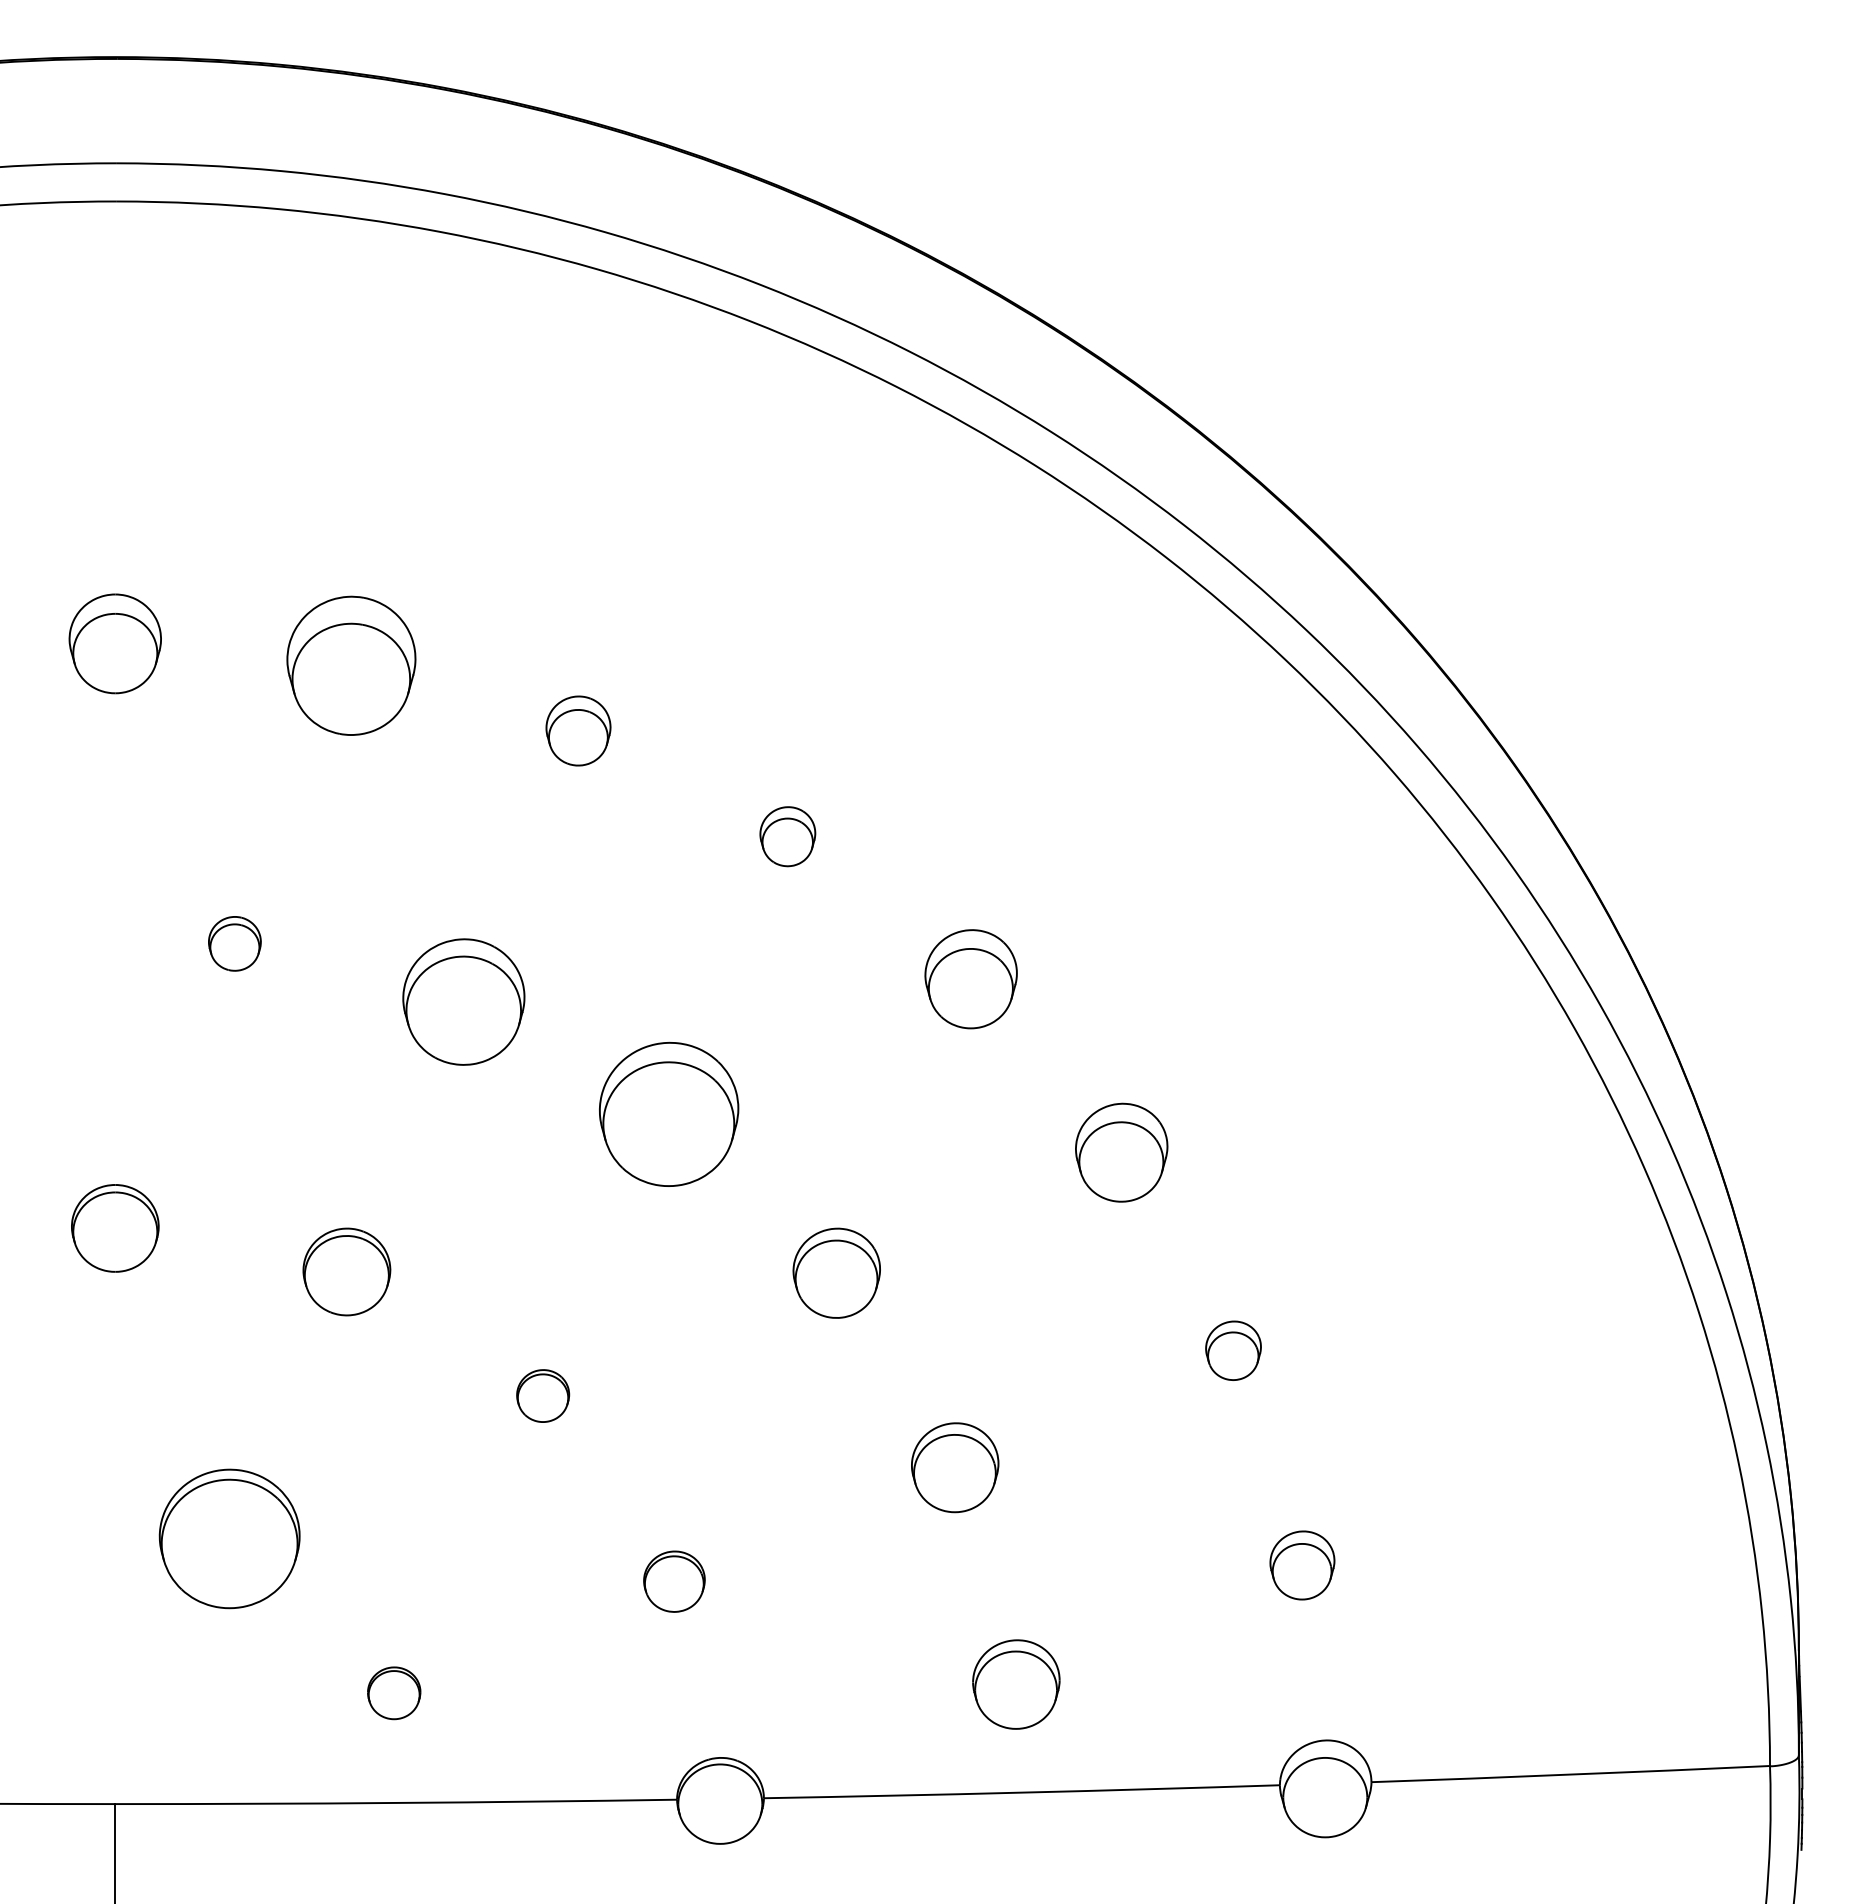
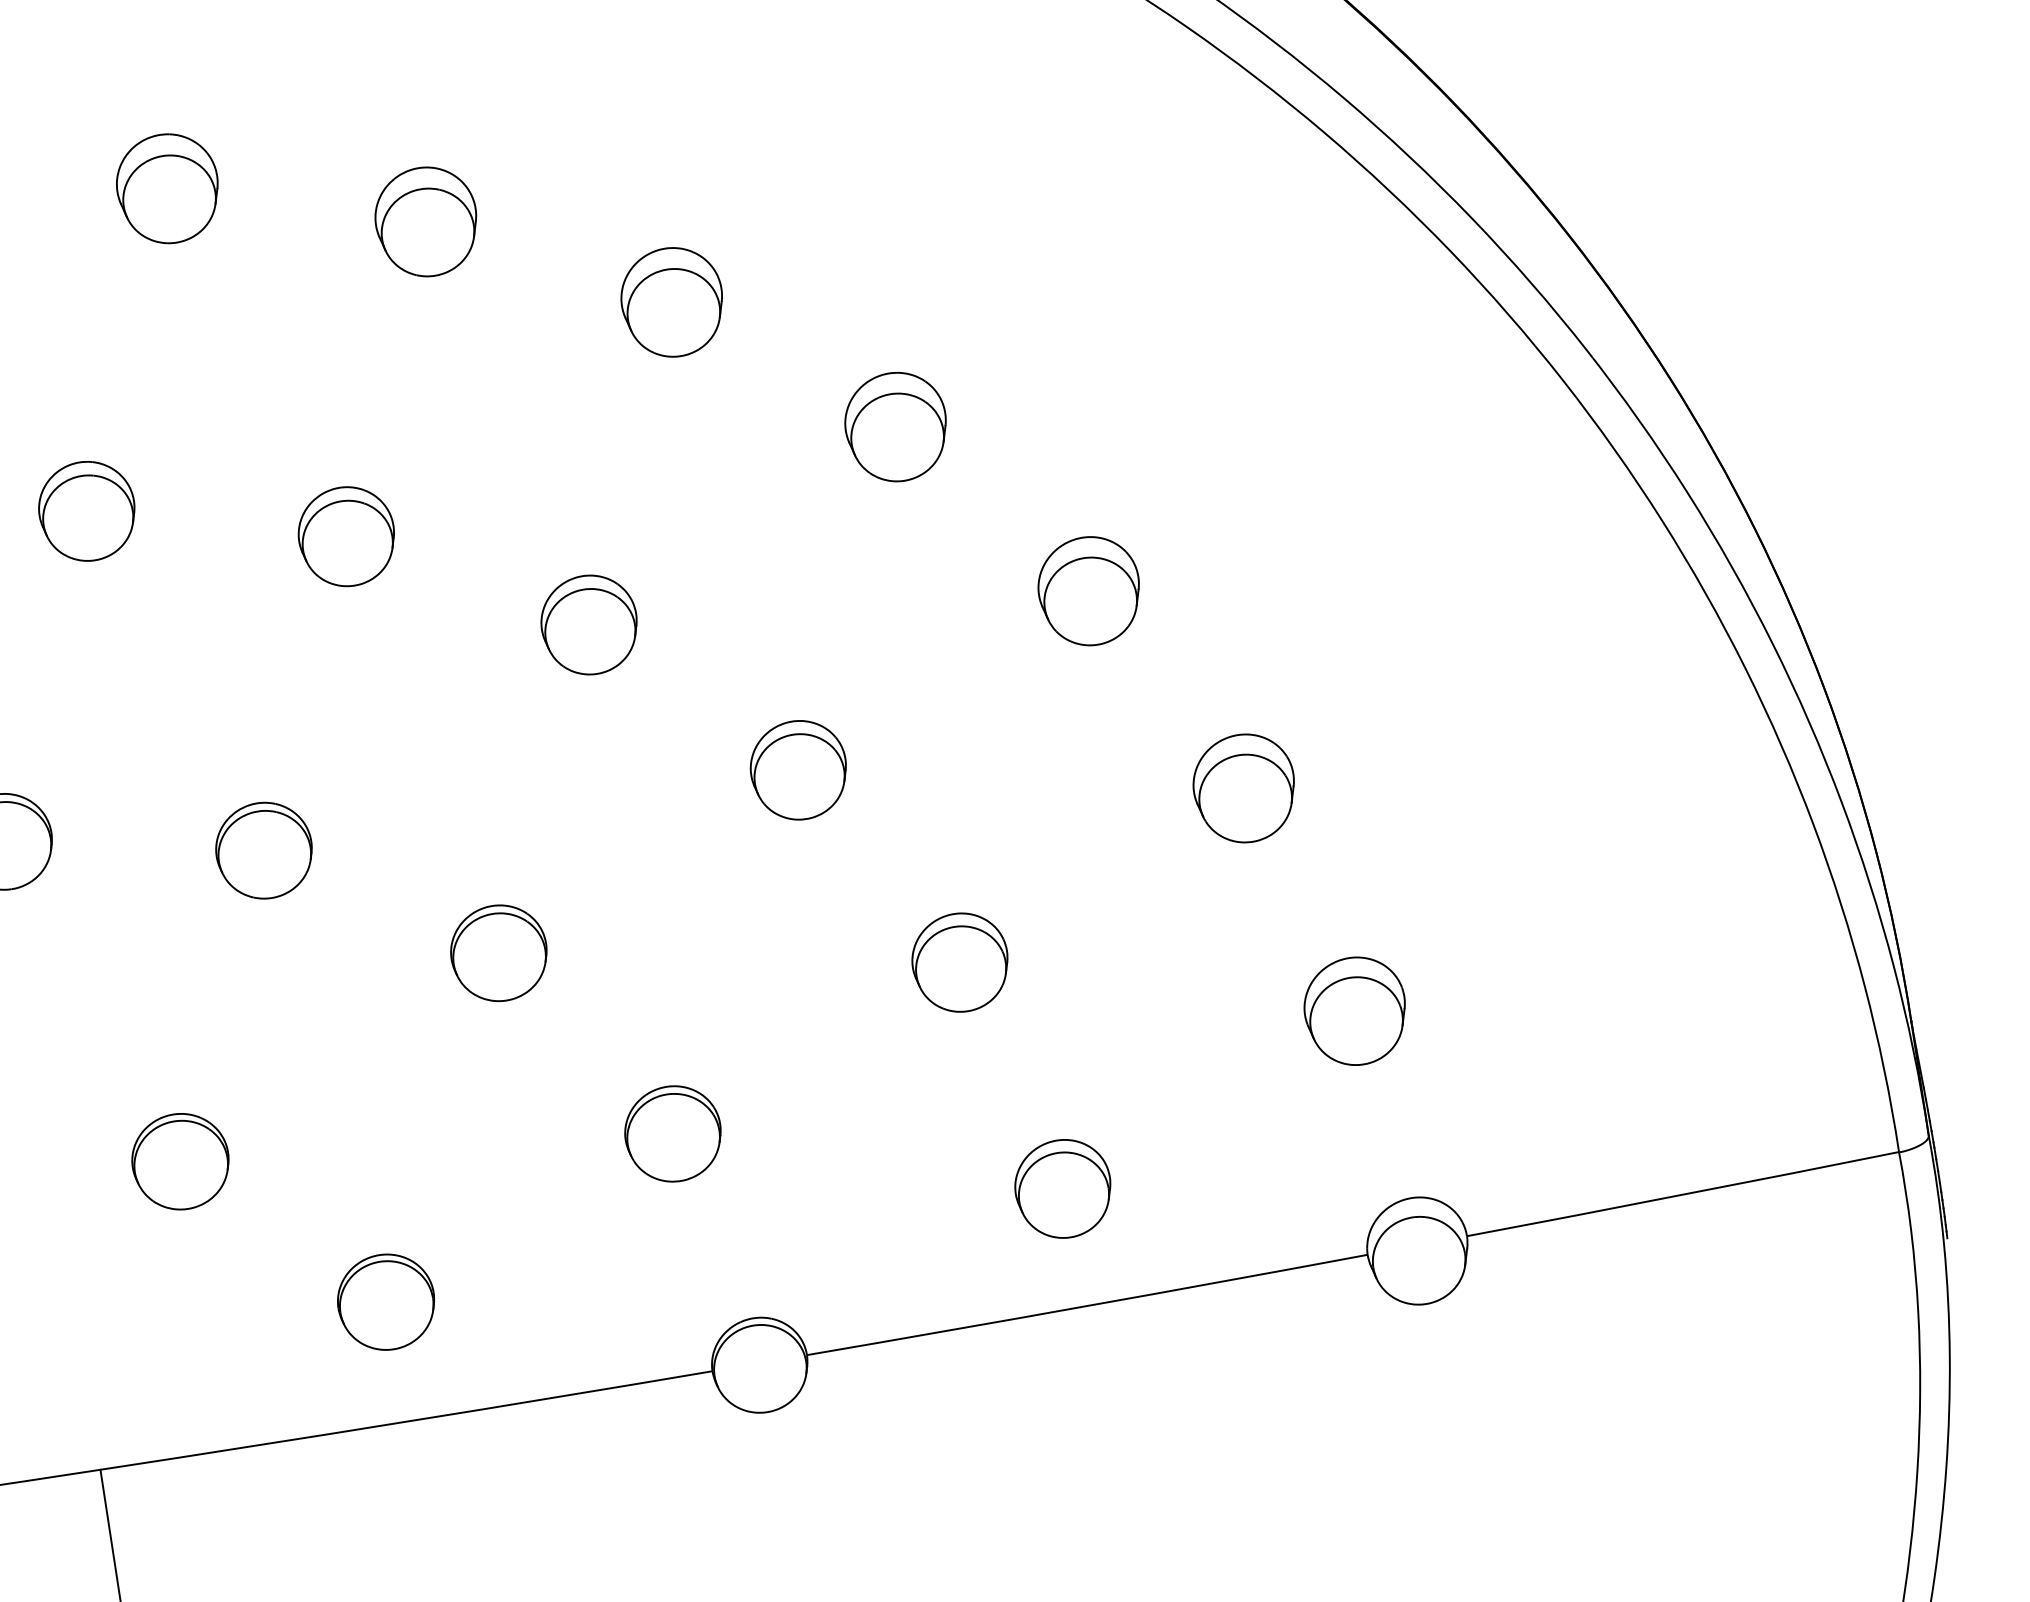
part: (351, 665) -> (168, 188), size x0.71
part: (578, 730) -> (426, 221), size x1.43
part: (787, 836) -> (672, 302), size x1.67
part: (234, 943) -> (86, 511), size x1.67
part: (463, 1001) -> (346, 536), size x0.71
part: (669, 1114) -> (589, 625), size x0.62
part: (1233, 1350) -> (1244, 788), size x1.67
part: (542, 1395) -> (498, 952), size x1.67
part: (228, 1539) -> (179, 1162), size x0.62
part: (1302, 1565) -> (1355, 1011), size x1.43
part: (674, 1581) -> (673, 1133), size x1.43
part: (393, 1693) -> (385, 1302), size x1.67

